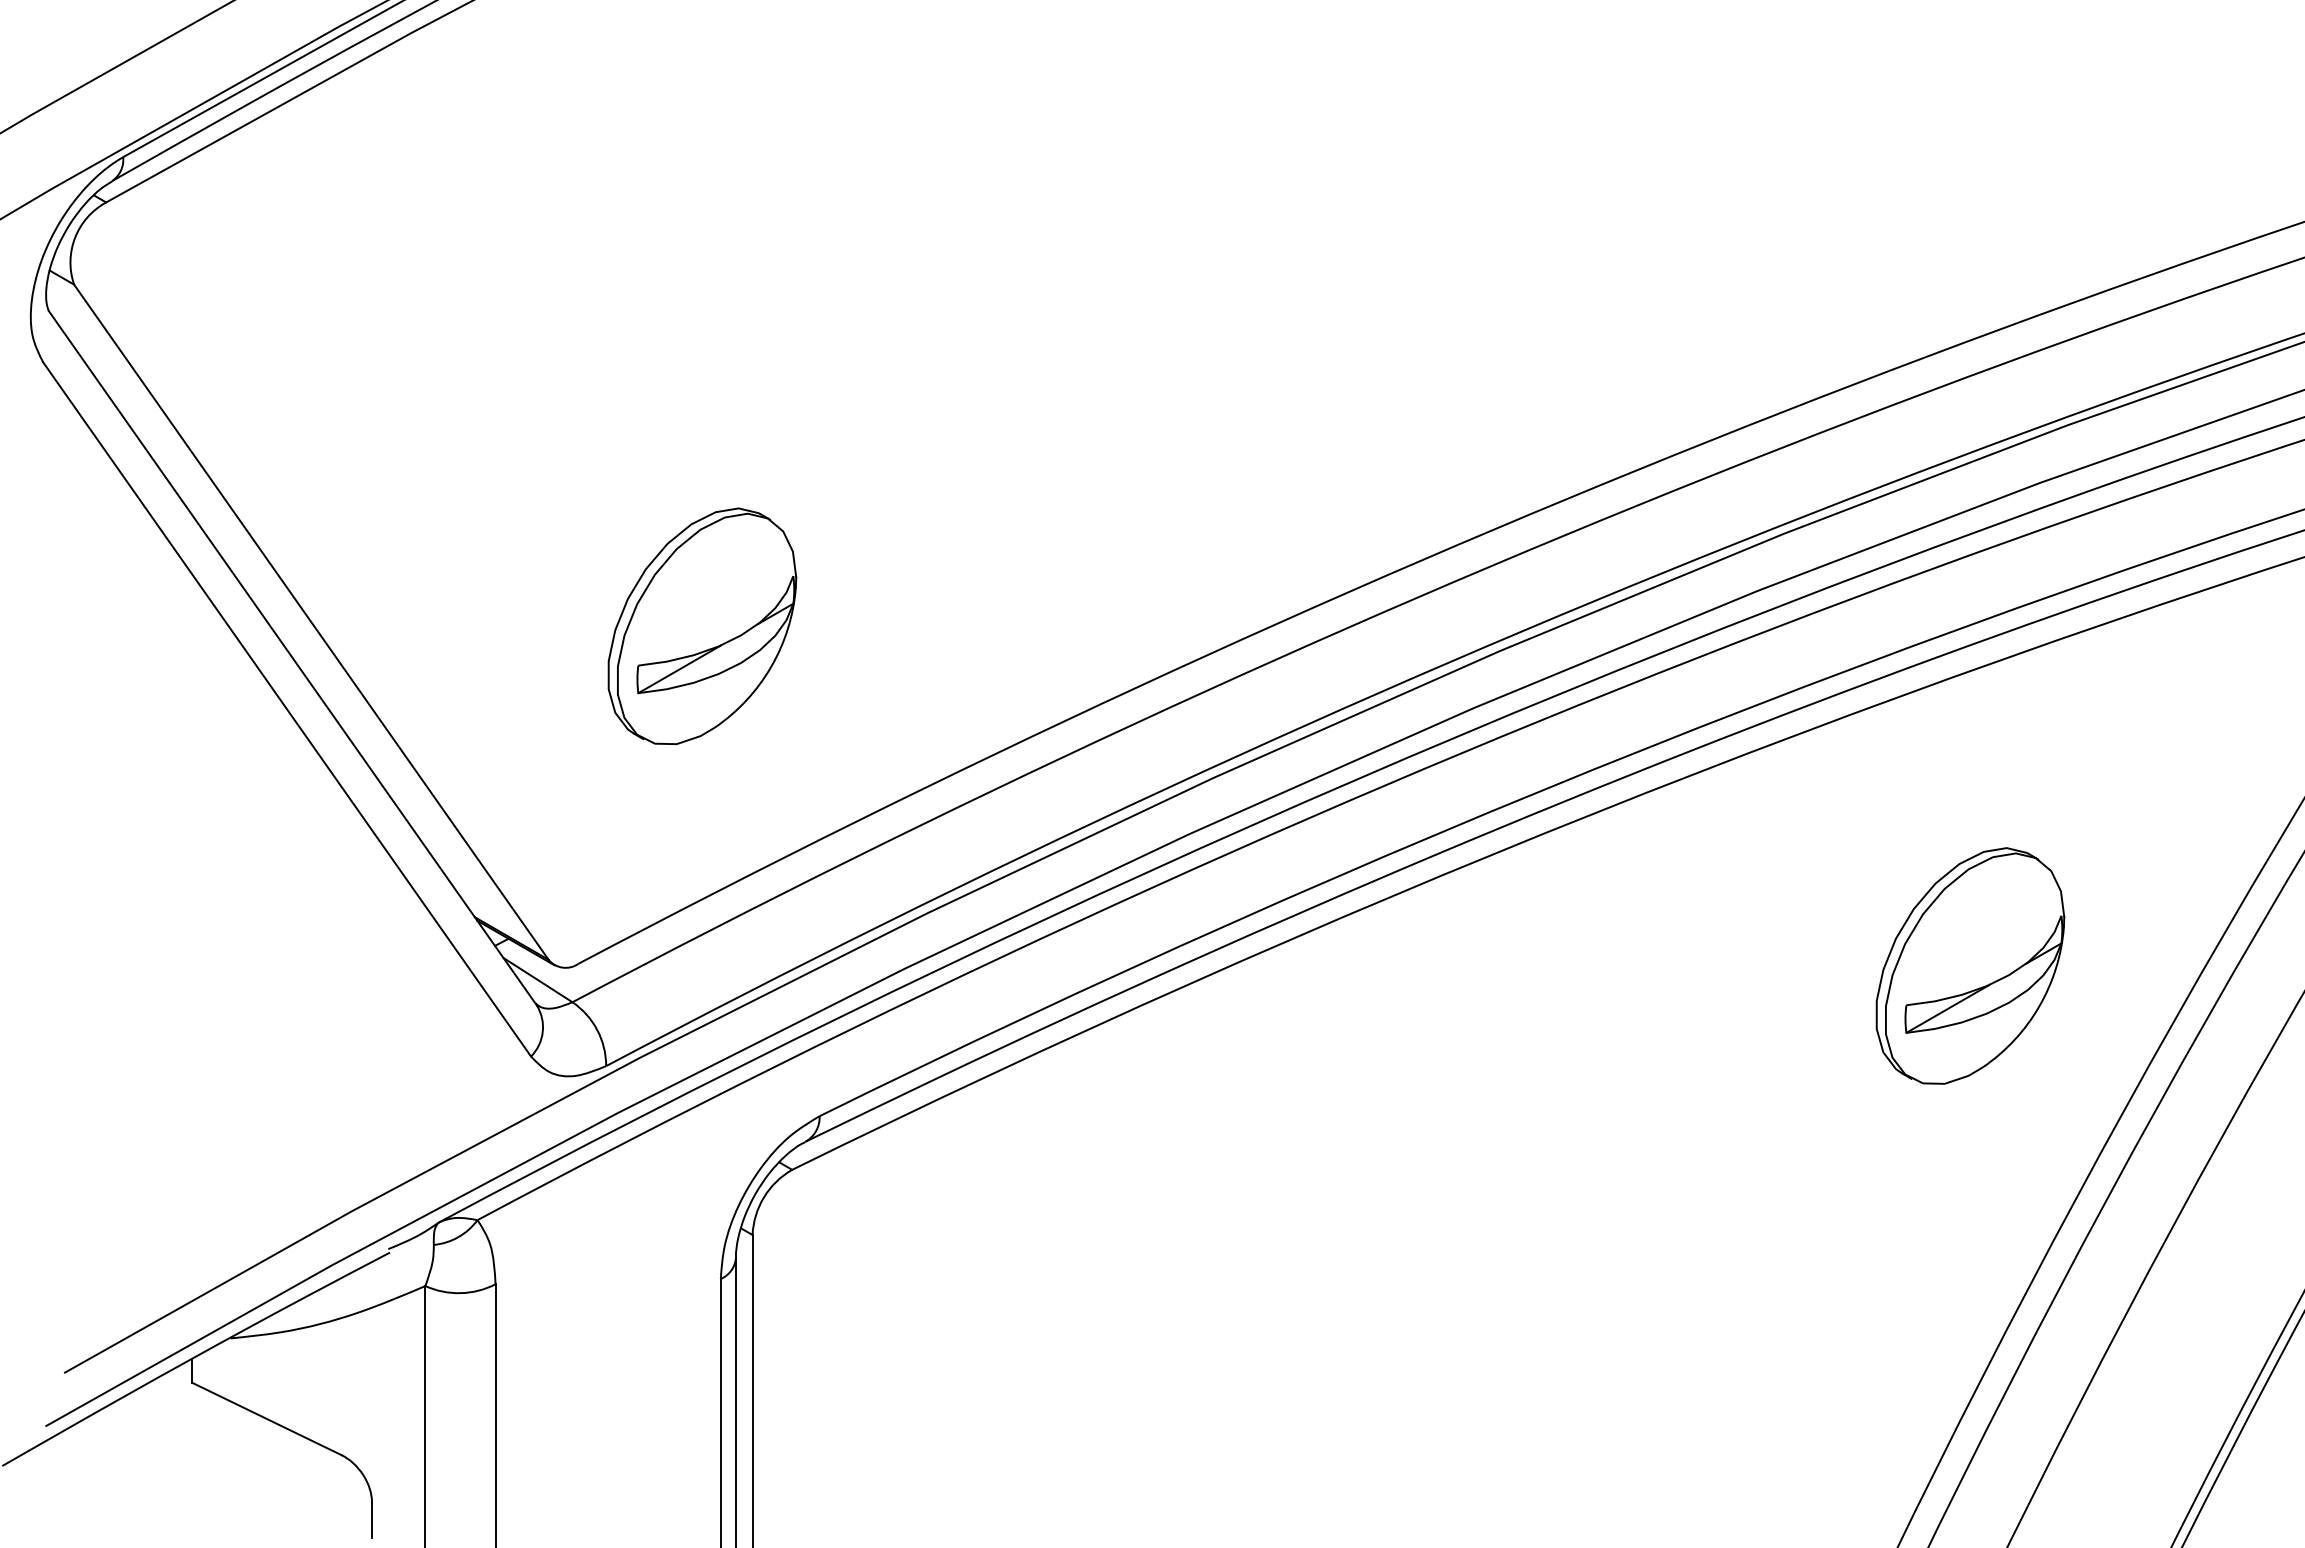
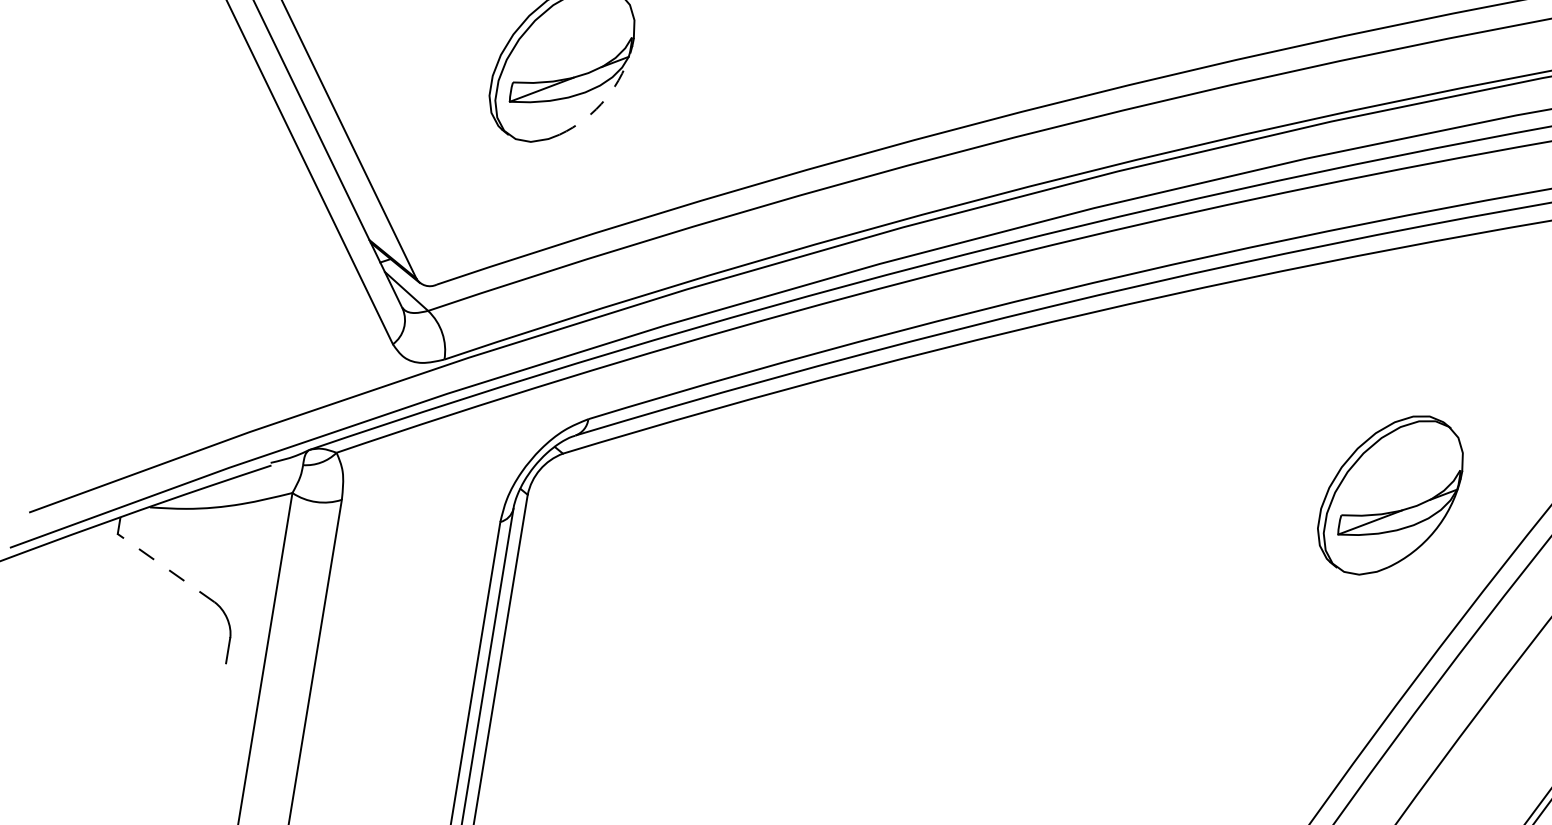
arc: (771, 666) -> (606, 98), solid -> dashed
part: (1970, 965) -> (1390, 494), moved
line: (266, 1418) -> (165, 567), solid -> dashed

